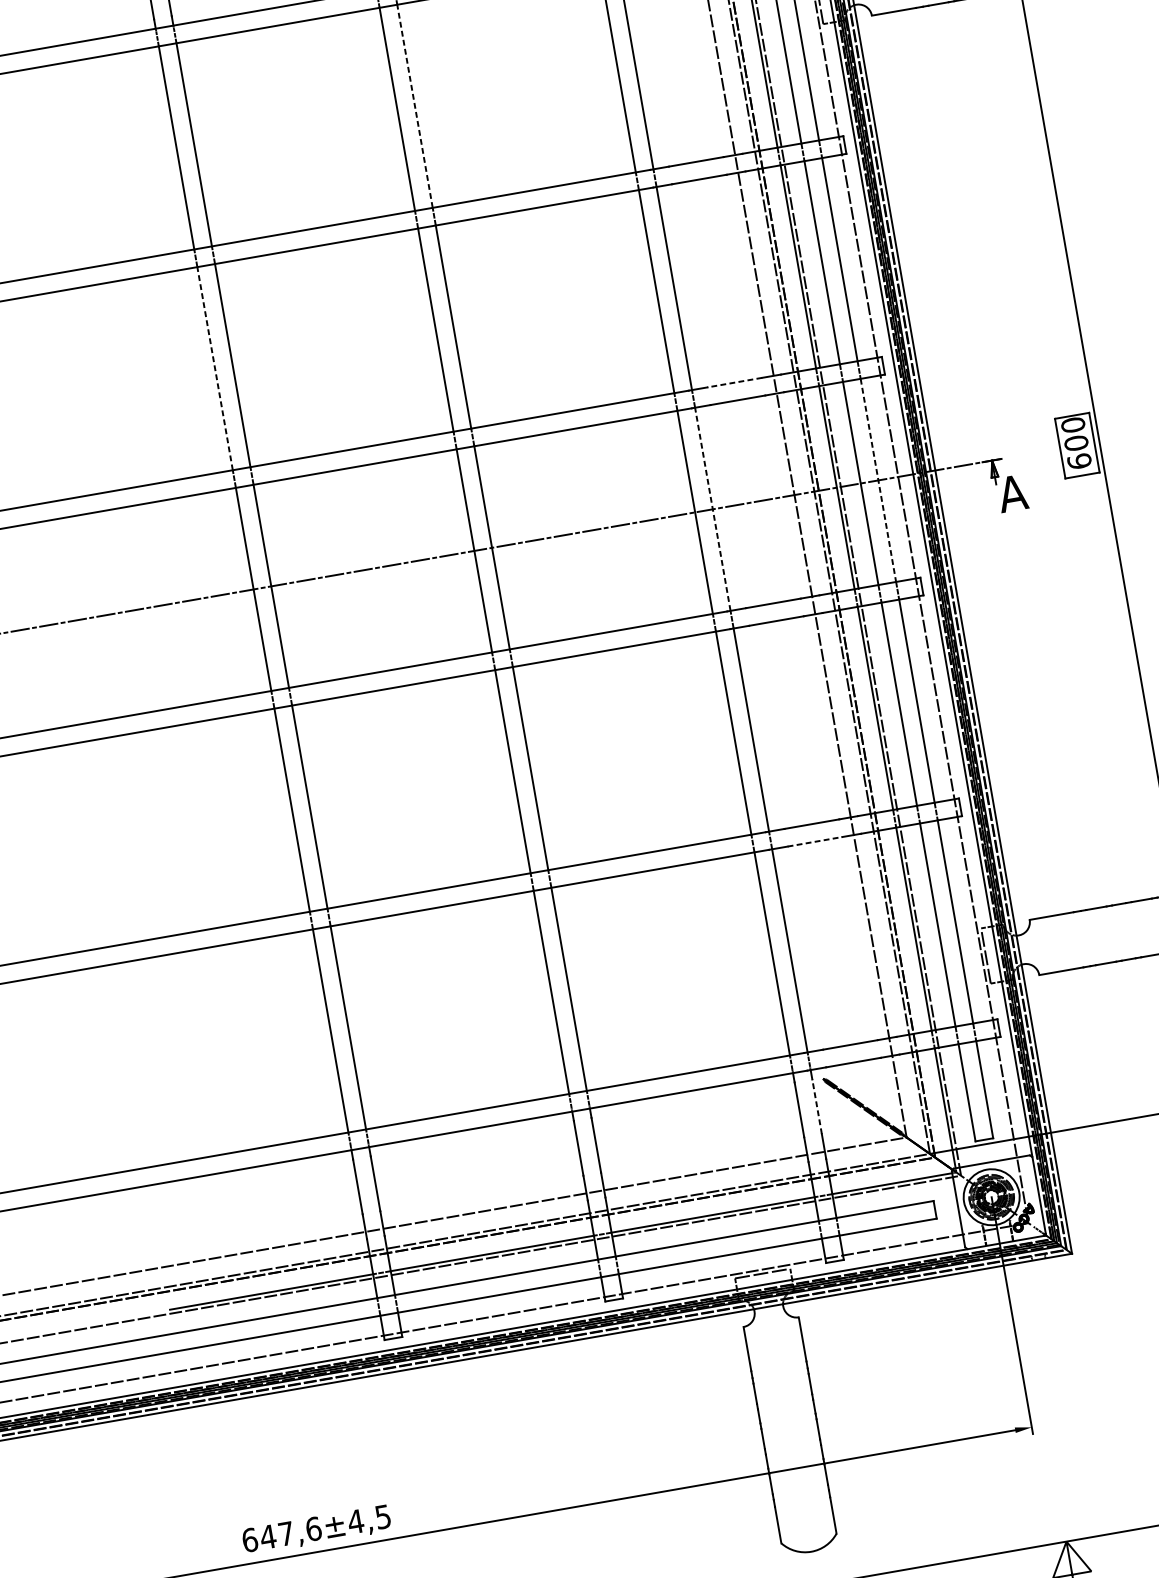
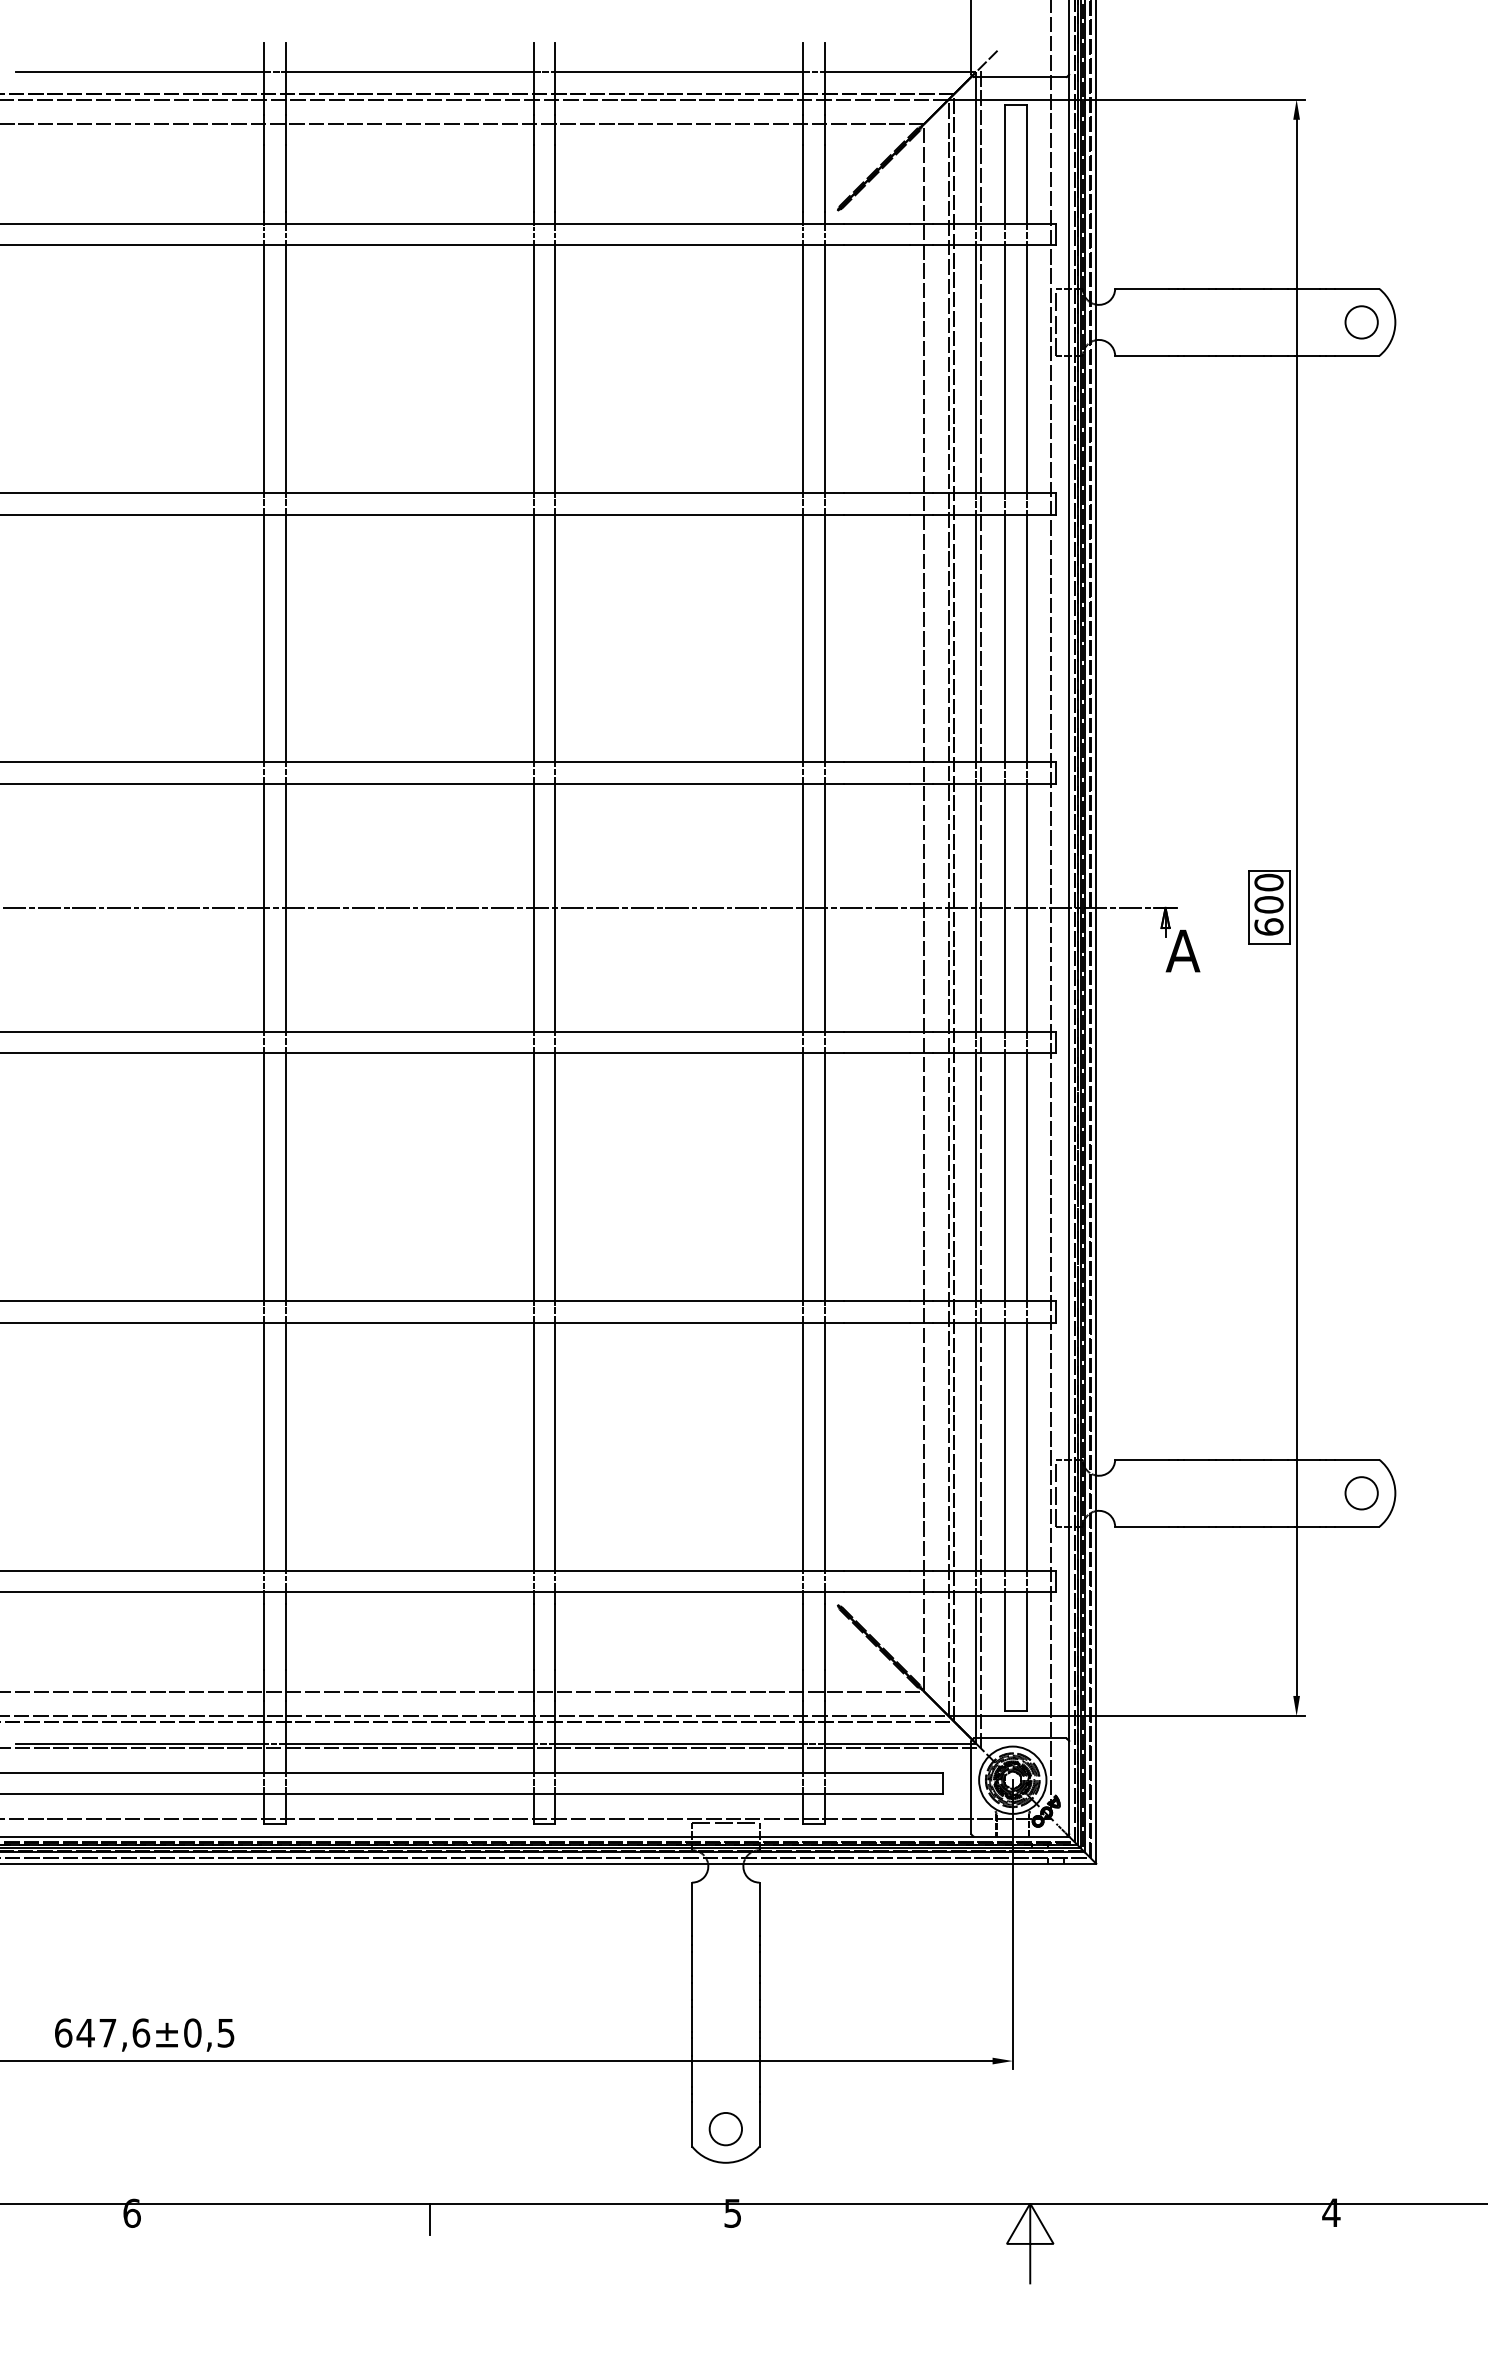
line: (415, 106) -> (555, 369), dashed -> solid
line: (215, 368) -> (264, 638), dashed -> solid
line: (734, 382) -> (876, 762), dashed -> solid
line: (878, 480) -> (1026, 907), dashed -> solid
line: (712, 509) -> (824, 907), dashed -> solid
line: (815, 841) -> (877, 1322), dashed -> solid
line: (816, 1106) -> (824, 1636), dashed -> solid
text: (355, 1521) -> (192, 2032), ±4,5 -> ±0,5
circle: (806, 1524) -> (725, 2129), added

